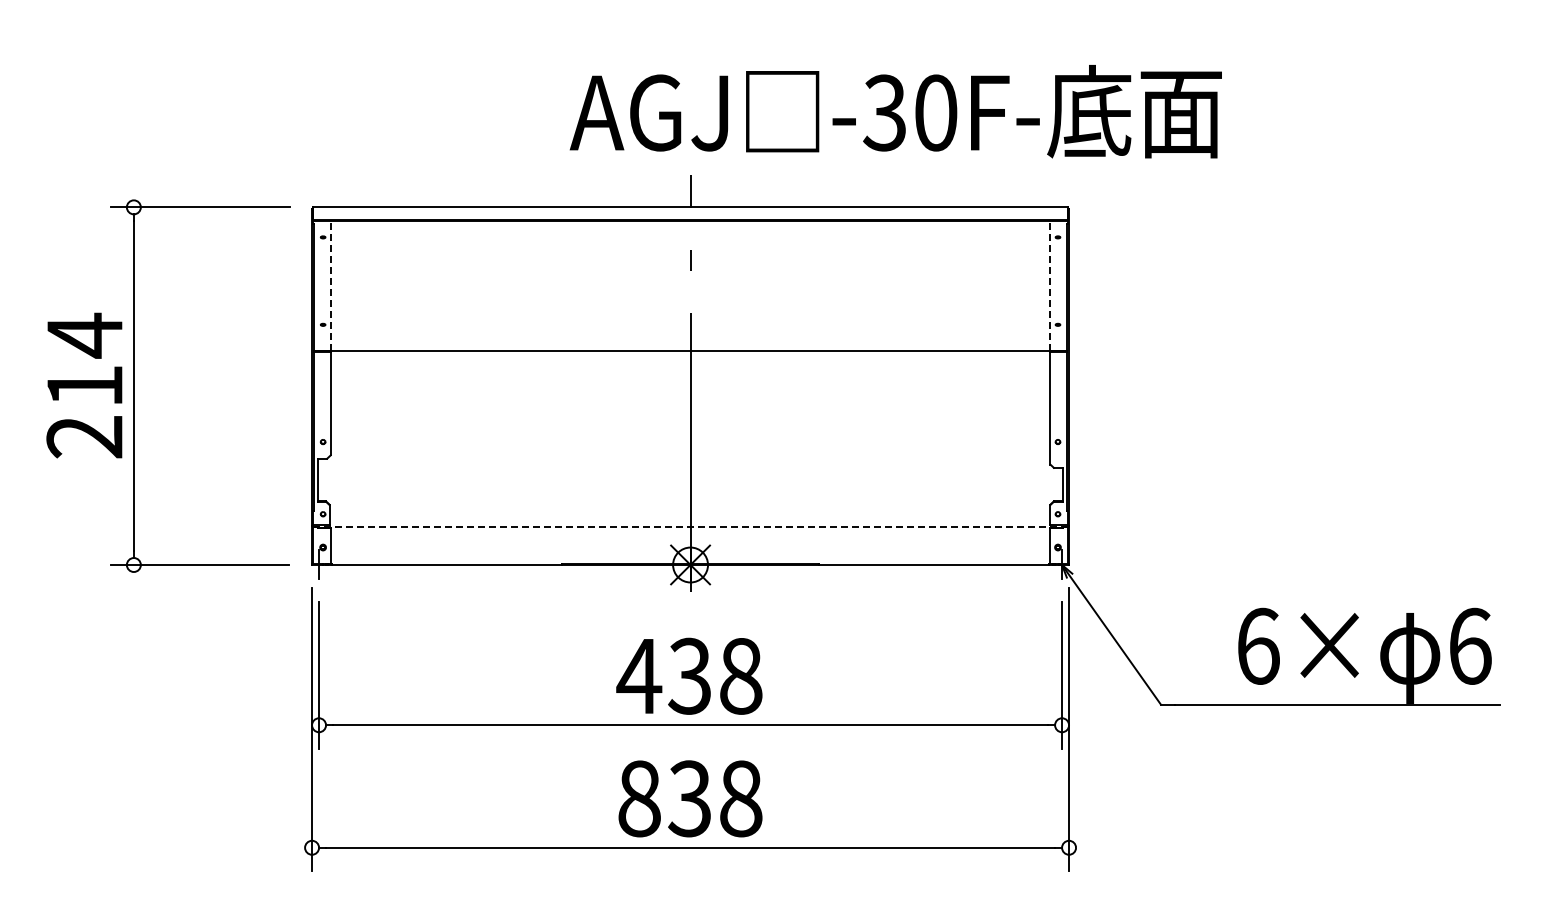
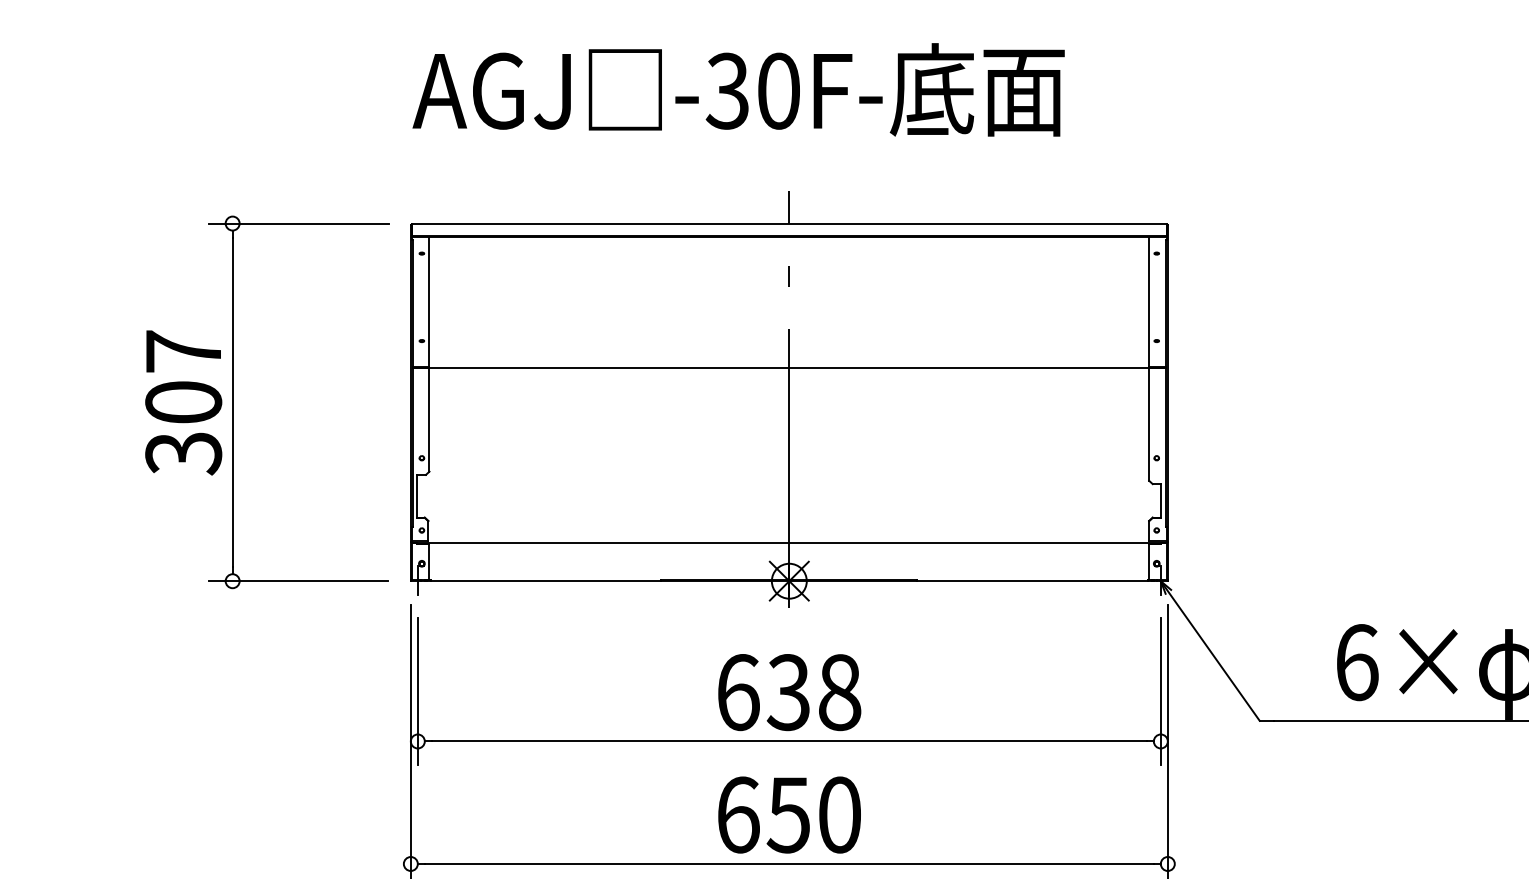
text: (895, 111) -> (738, 89), moved
line: (330, 285) -> (429, 301), dashed -> solid
line: (1050, 285) -> (1149, 301), dashed -> solid
text: (84, 385) -> (183, 401), 214 -> 307
line: (690, 526) -> (789, 542), dashed -> solid
text: (639, 675) -> (738, 691), 438 -> 638
text: (690, 798) -> (789, 814), 838 -> 650

